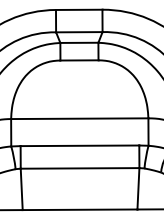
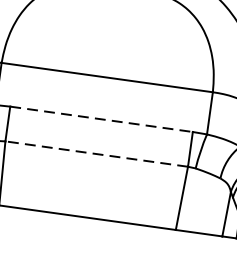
line: (80, 145) -> (102, 118), solid -> dashed
line: (79, 168) -> (95, 154), solid -> dashed

